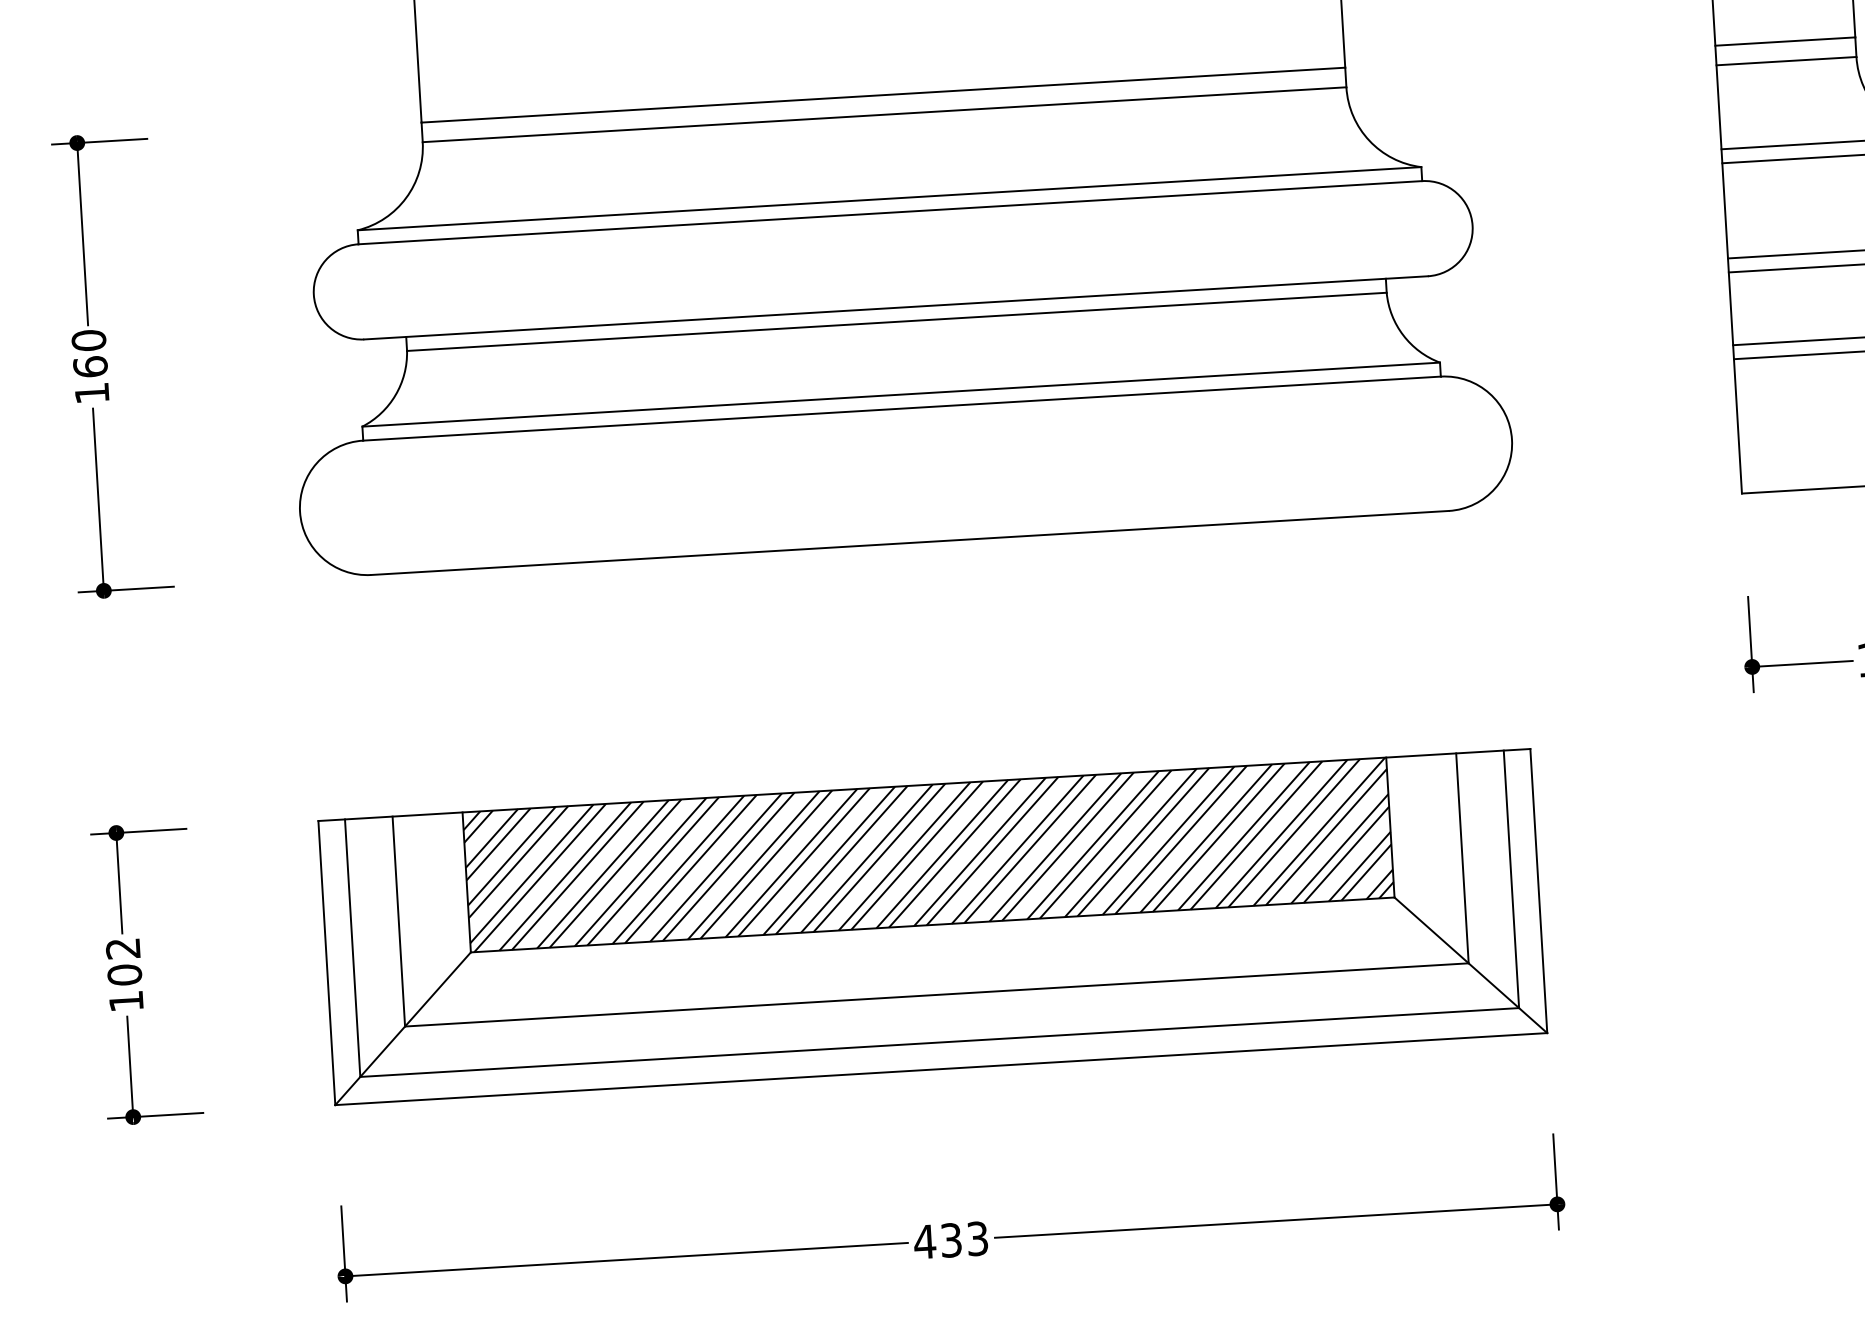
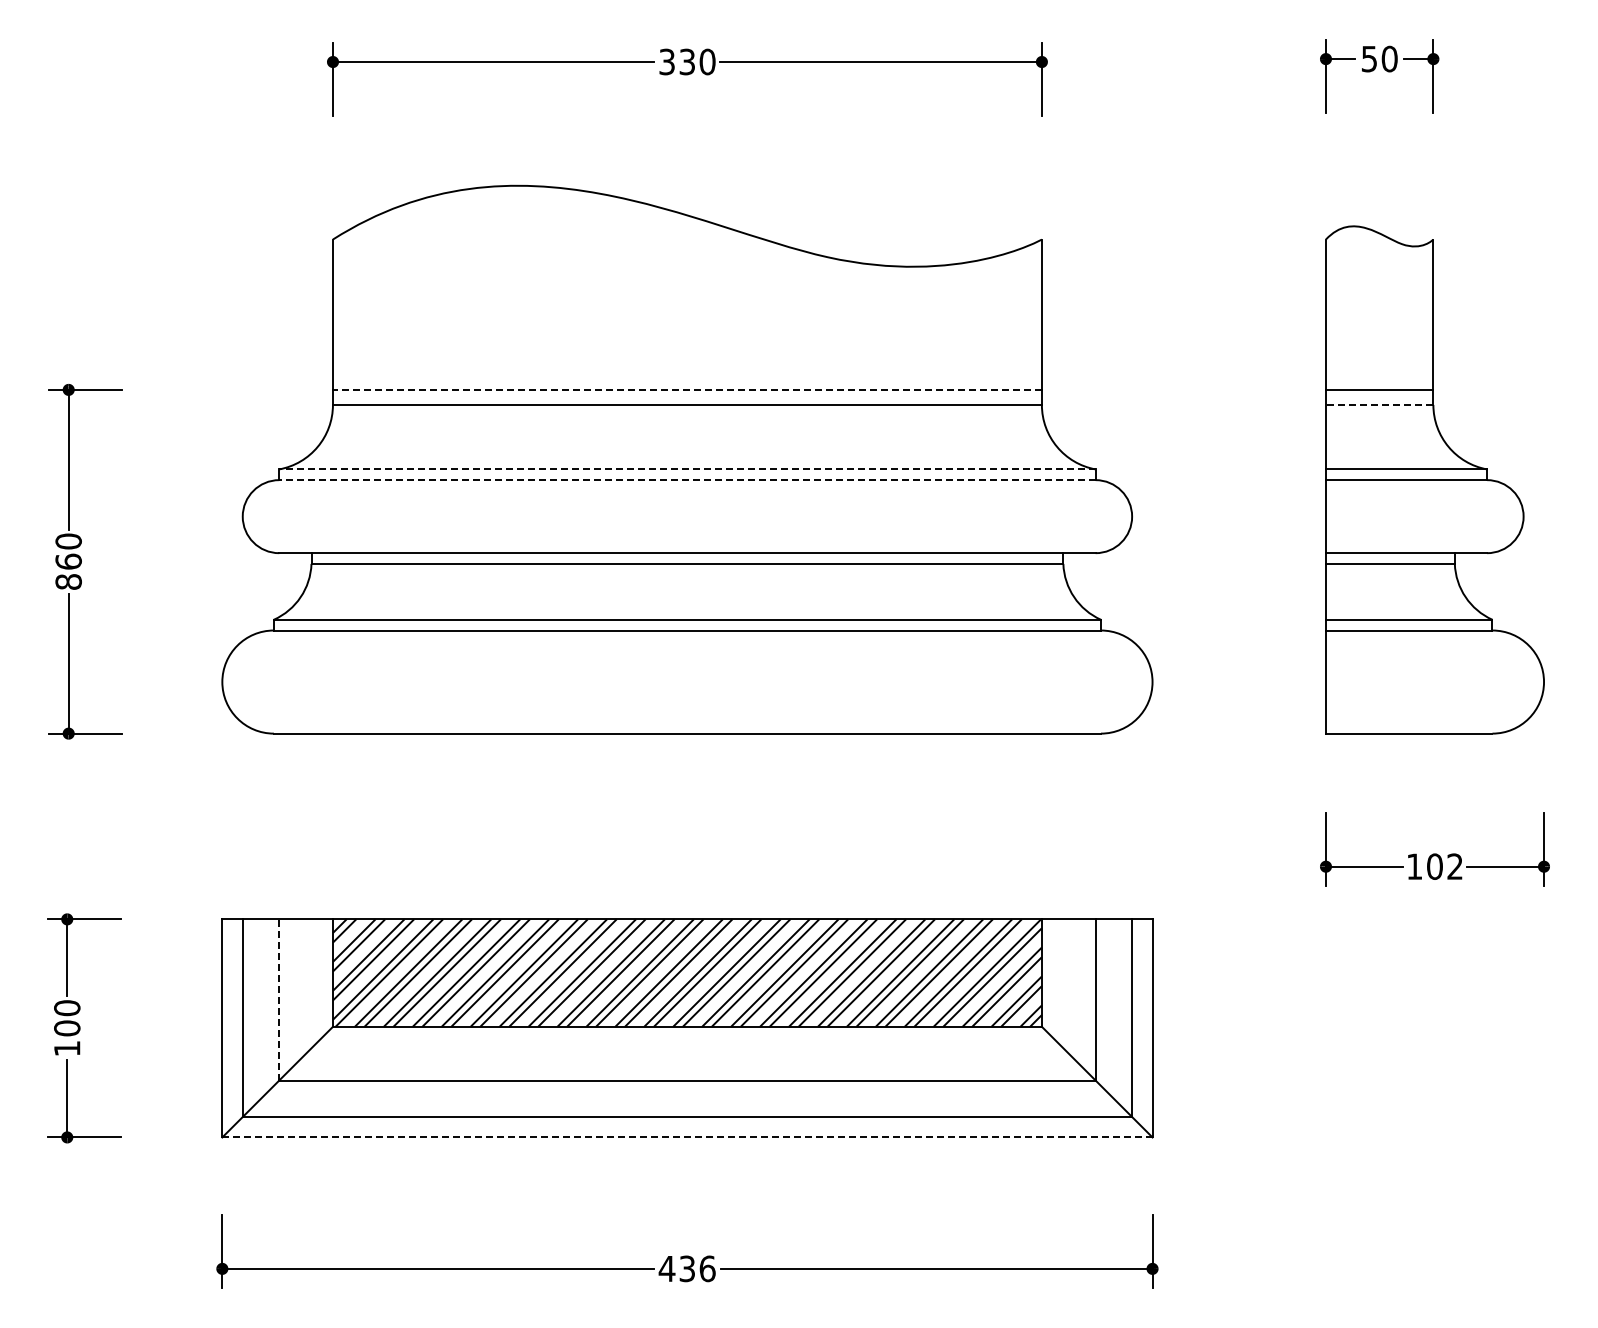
line: (1786, 60) -> (1379, 404), solid -> dashed
line: (882, 94) -> (686, 389), solid -> dashed
line: (888, 198) -> (686, 469), solid -> dashed
line: (889, 213) -> (686, 480), solid -> dashed
text: (91, 392) -> (68, 581), 160 -> 860
line: (399, 920) -> (279, 999), solid -> dashed
text: (123, 949) -> (67, 1008), 102 -> 100
line: (941, 1069) -> (687, 1137), solid -> dashed
text: (977, 1238) -> (707, 1268), 433 -> 436

